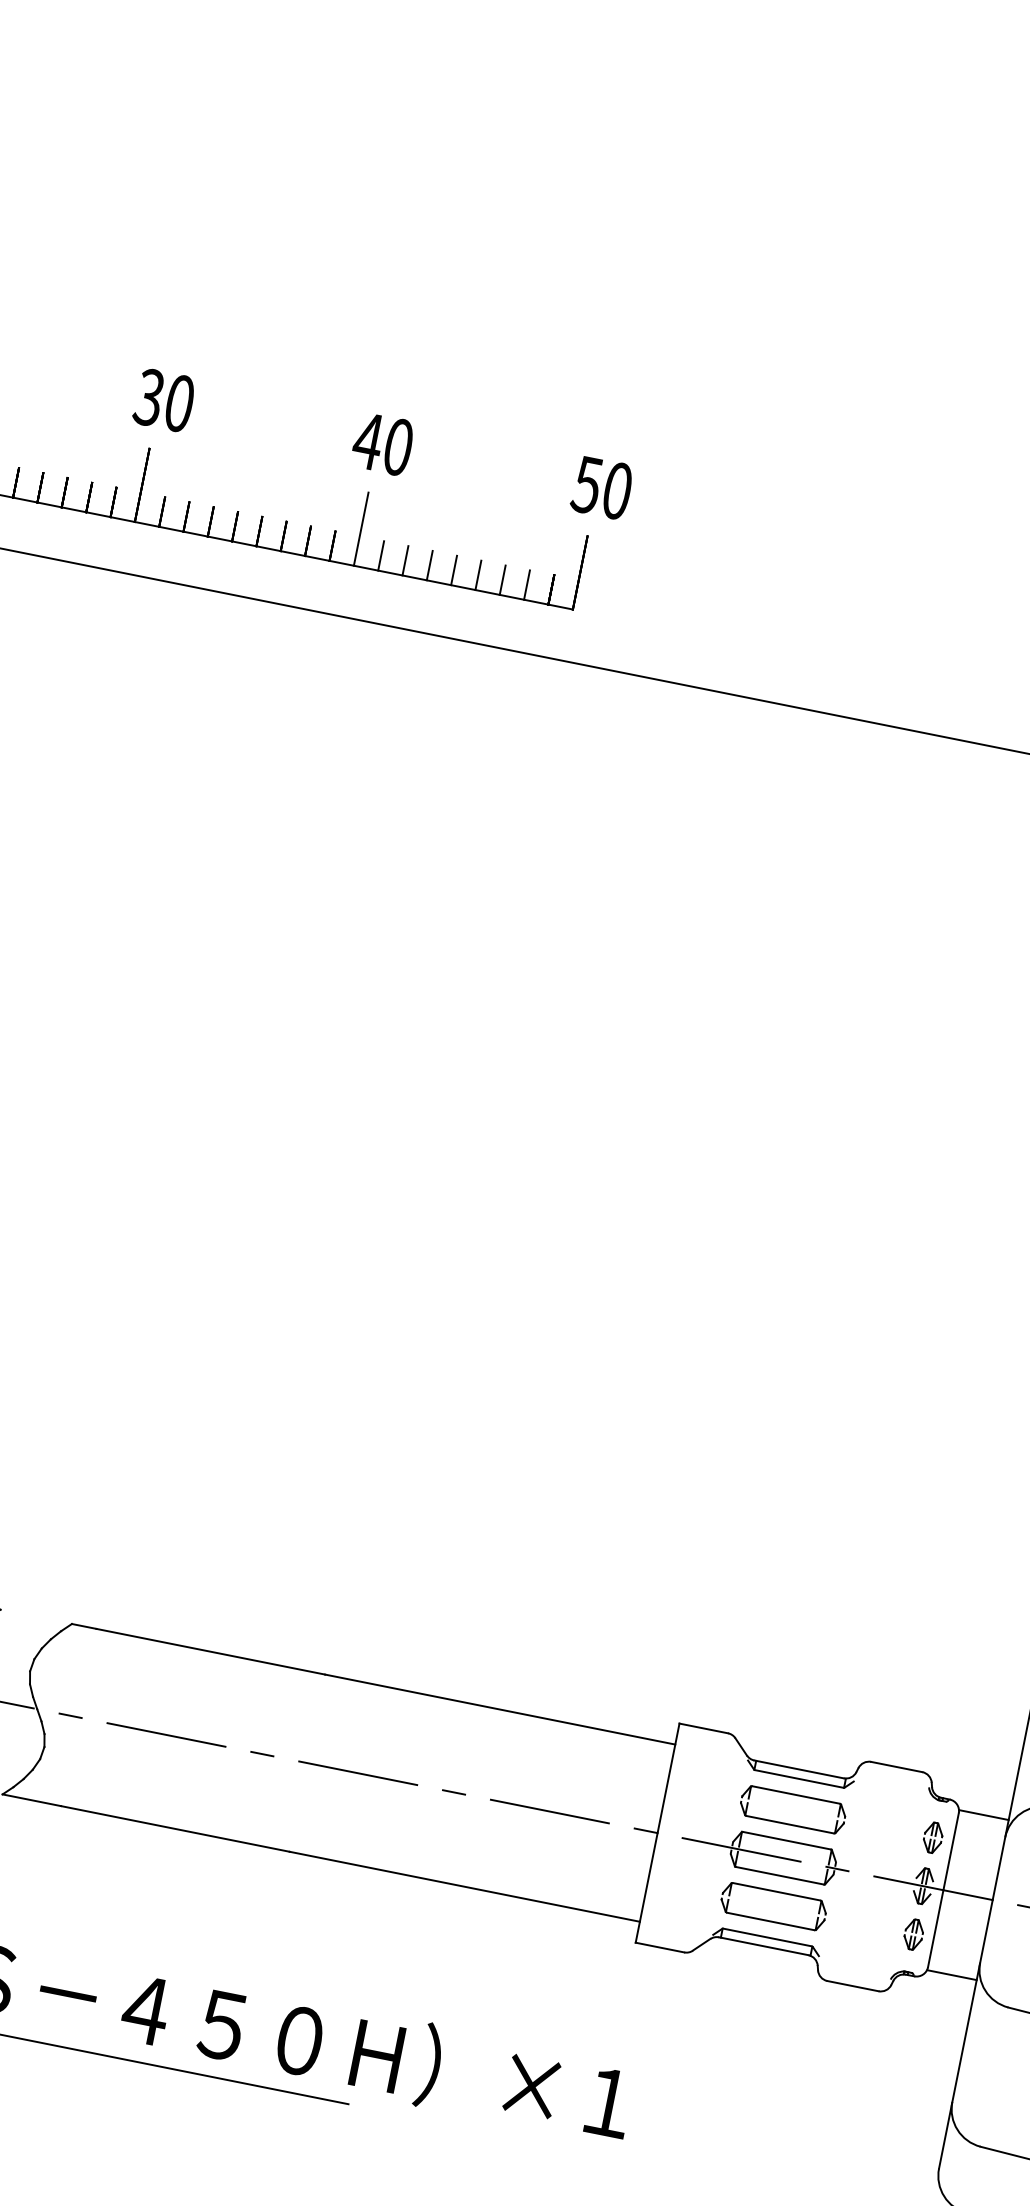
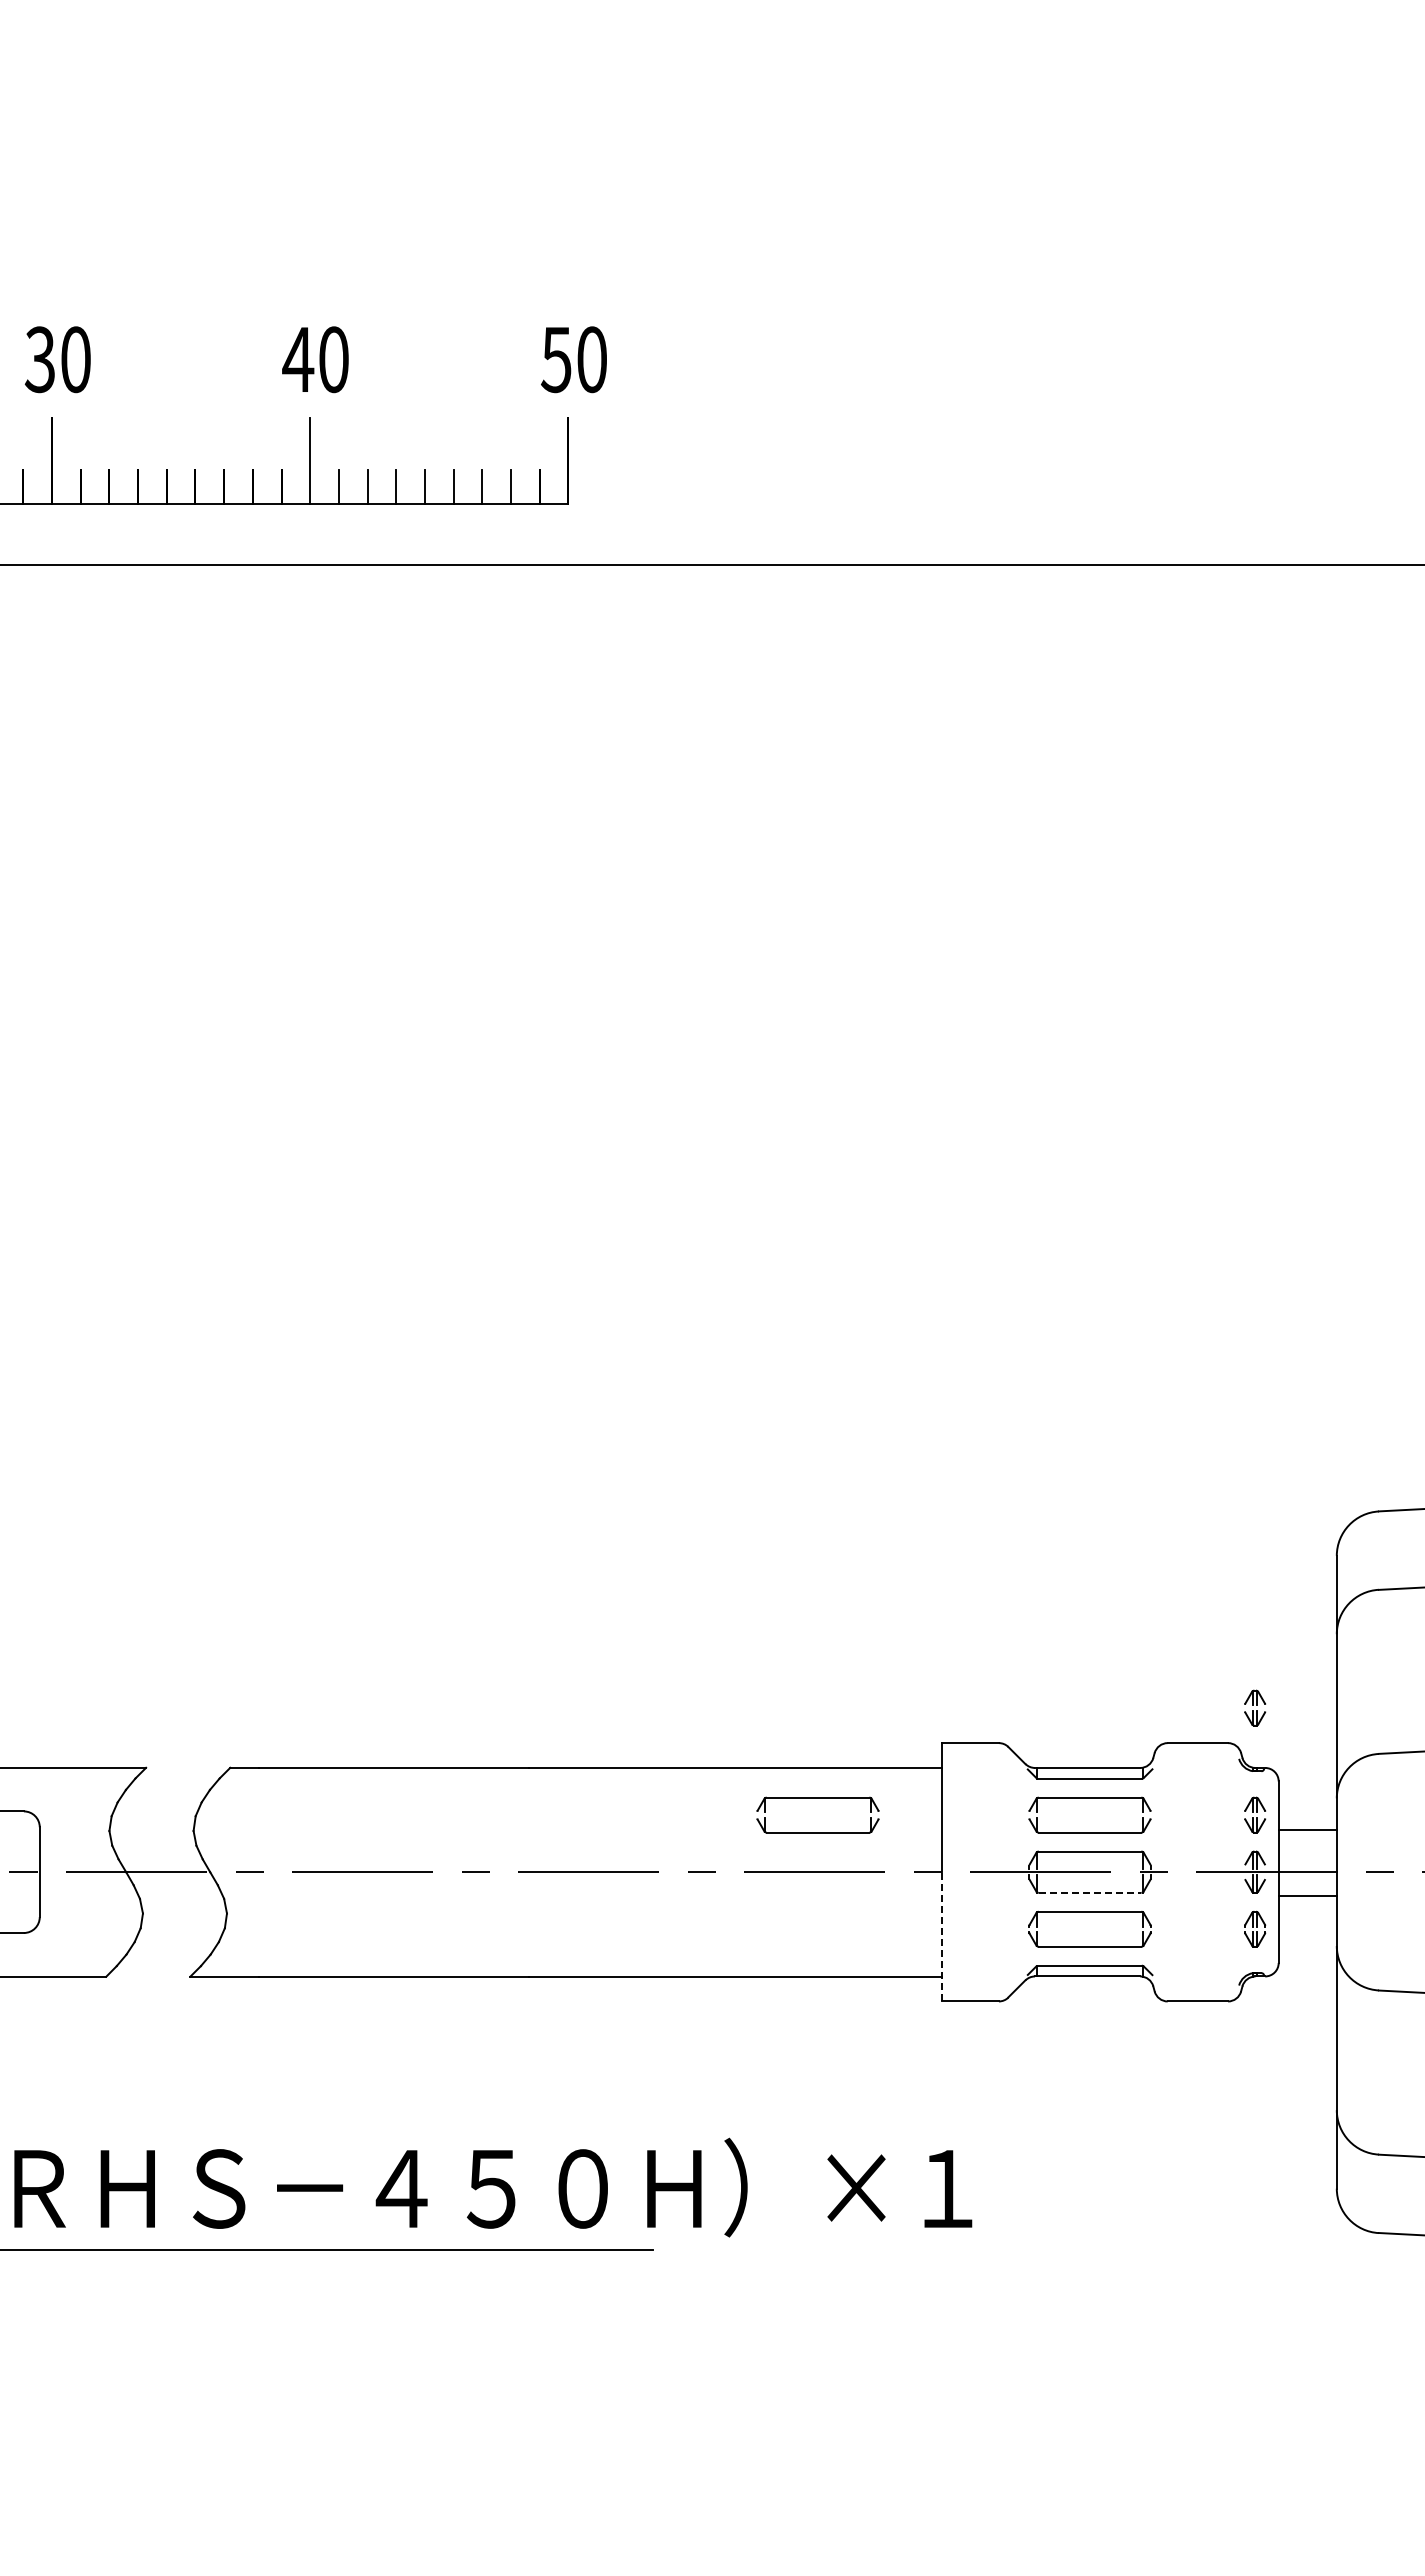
part: (951, 1746) -> (1255, 1707), added
part: (564, 1749) -> (817, 1798), added
line: (983, 1814) -> (1307, 1829), moved
line: (780, 1875) -> (1090, 1892), solid -> dashed
line: (646, 1887) -> (941, 1936), solid -> dashed
line: (951, 1975) -> (1307, 1895), moved

